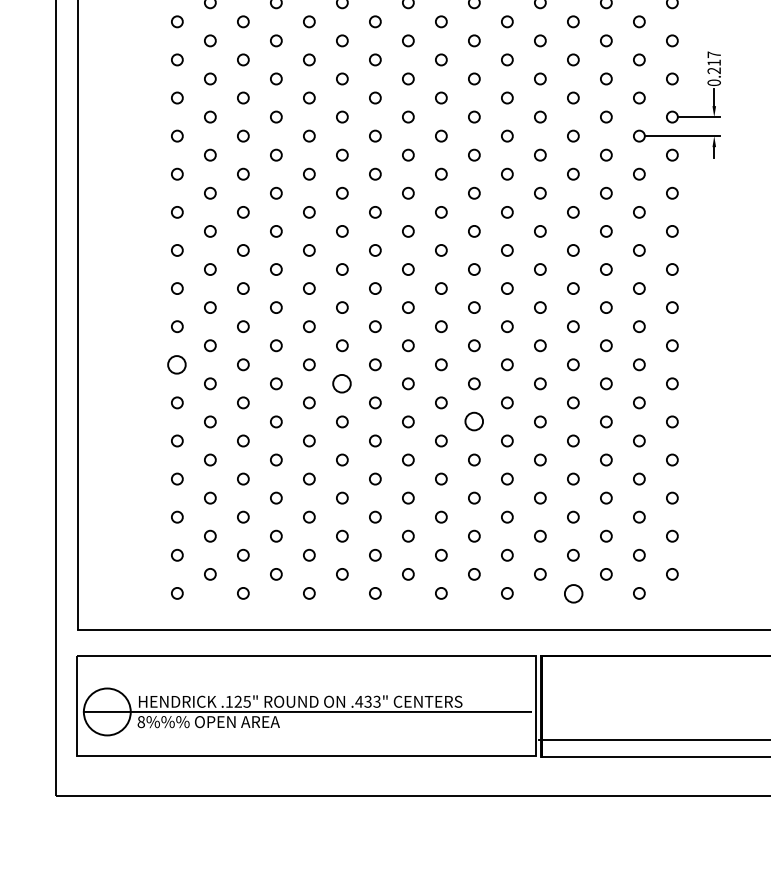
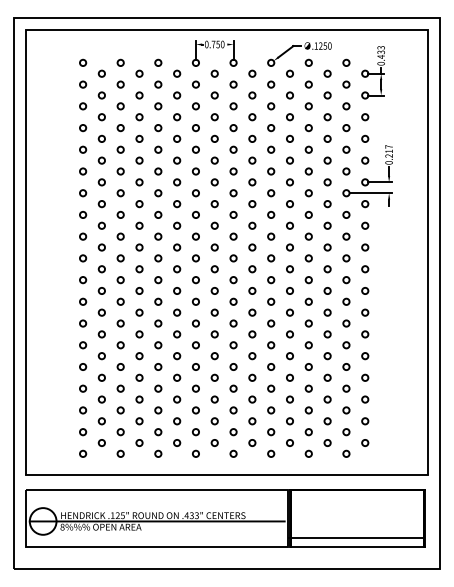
circle: (178, 364) -> (83, 323), size x0.62
circle: (342, 383) -> (177, 334), size x0.62
circle: (474, 422) -> (252, 356), size x0.62
circle: (572, 592) -> (308, 453), size x0.62

